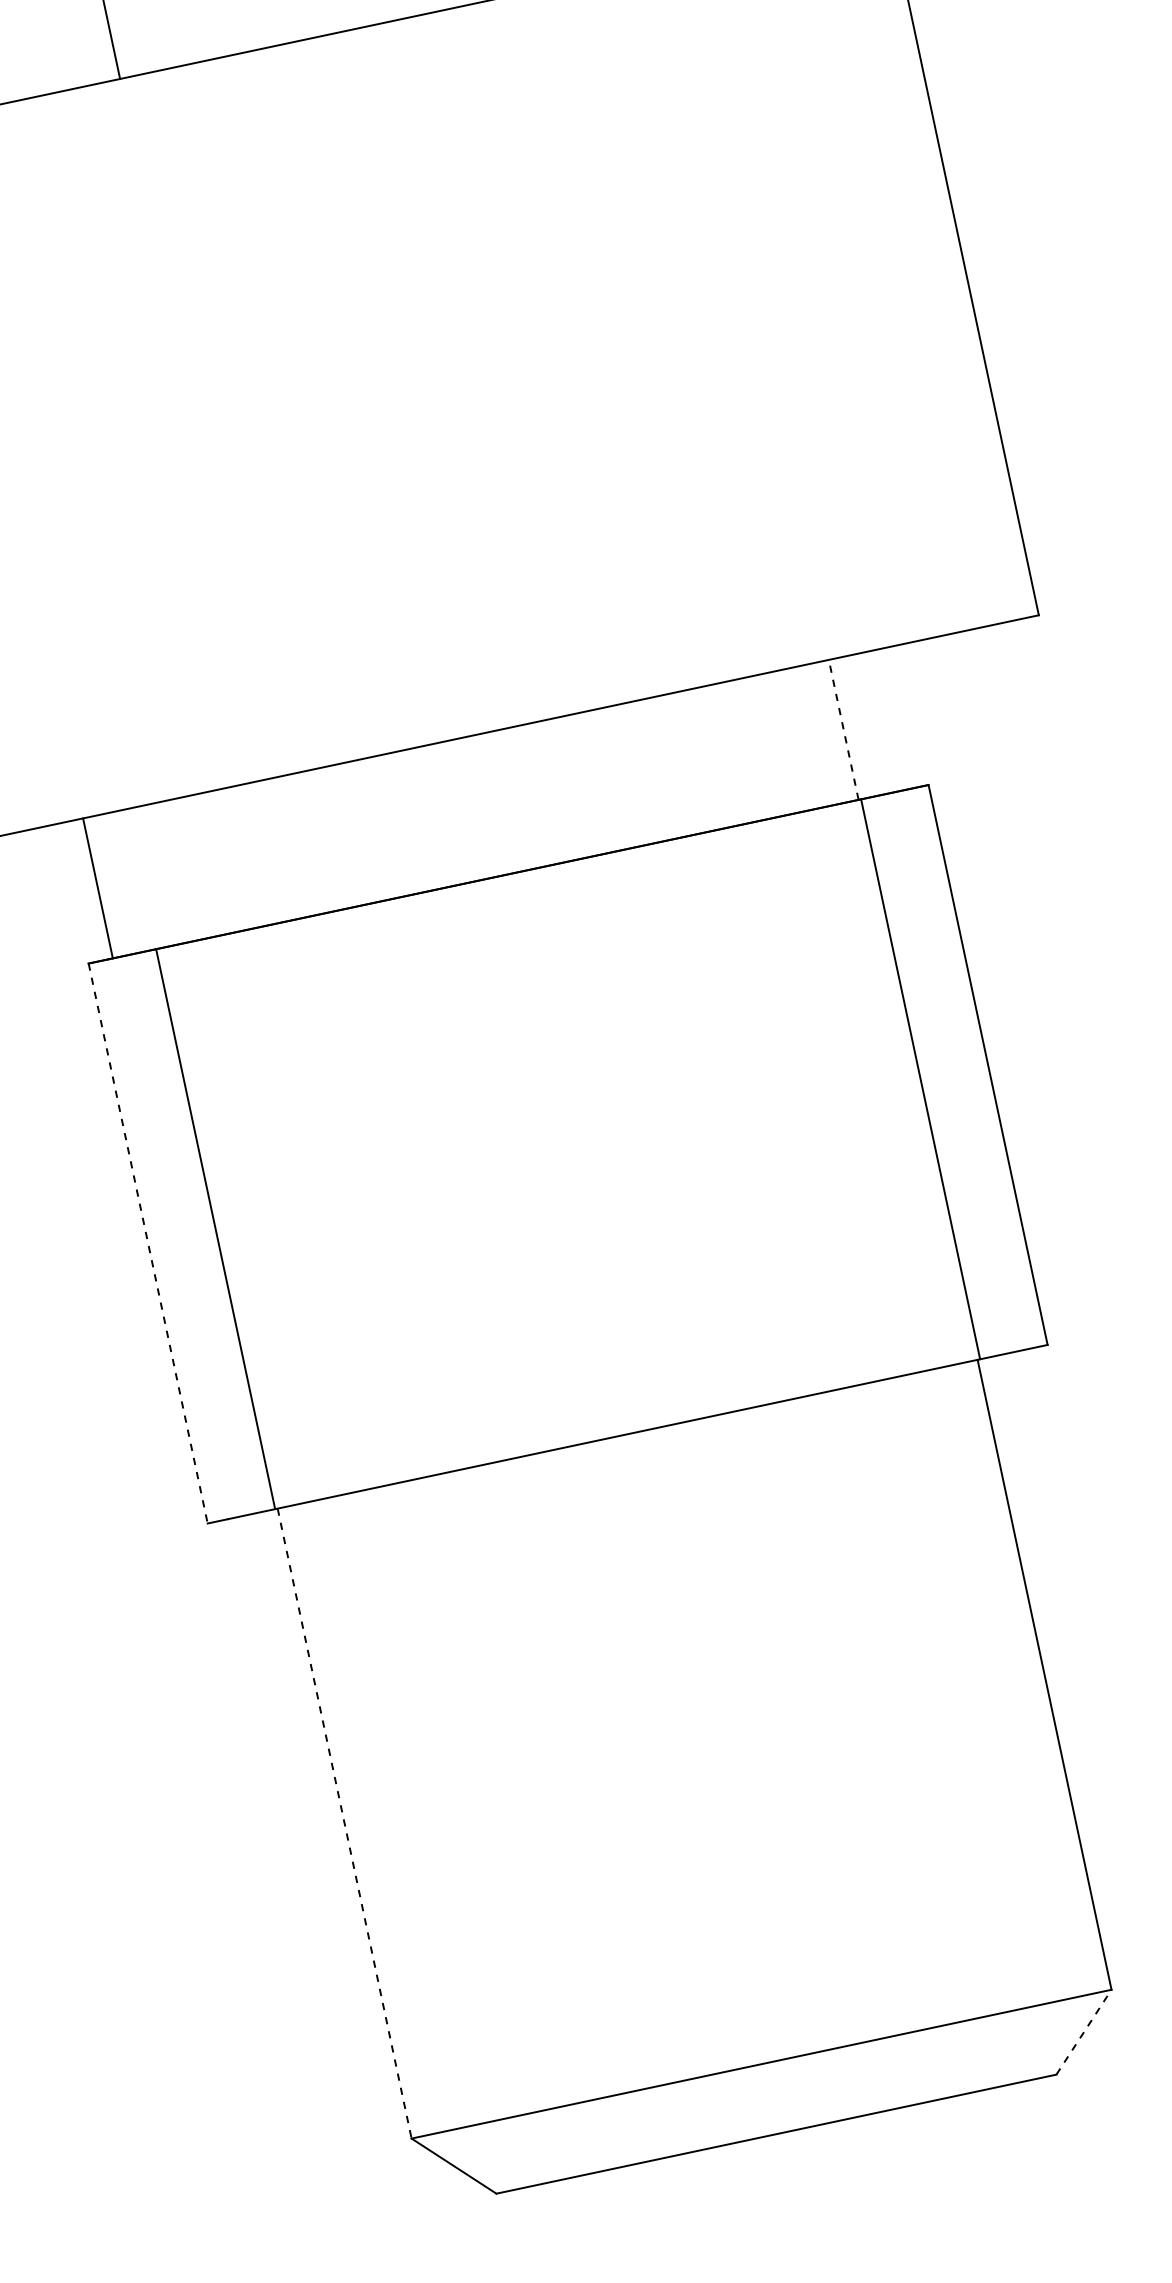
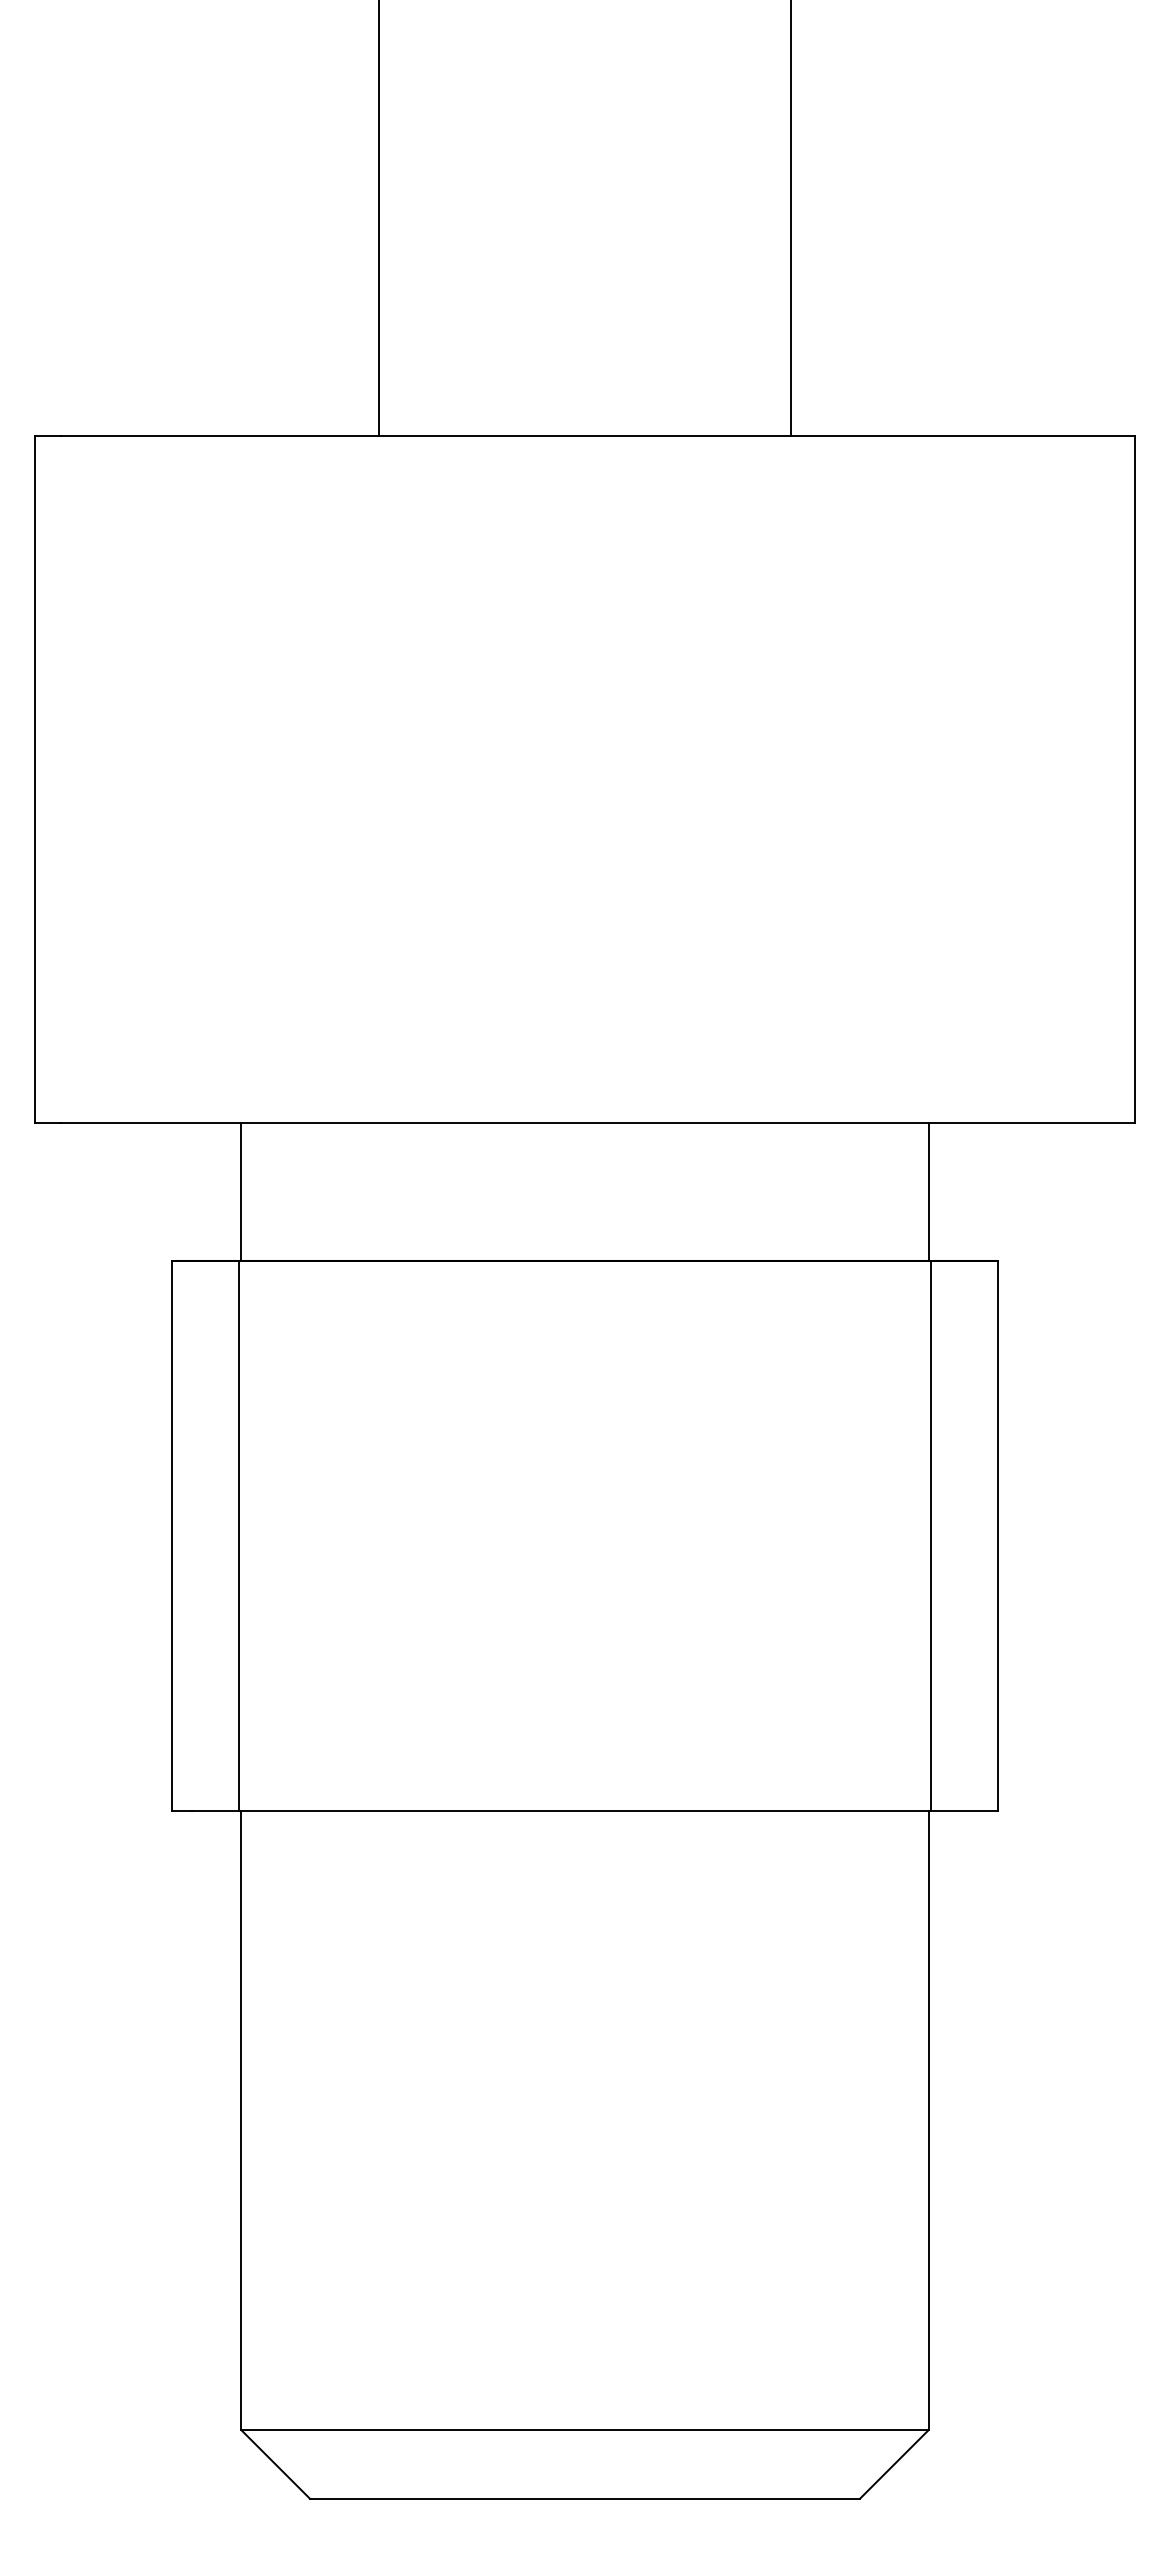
line: (843, 730) -> (928, 1192), dashed -> solid
line: (98, 887) -> (241, 1191), moved
line: (148, 1244) -> (172, 1536), dashed -> solid
line: (345, 1824) -> (241, 2121), dashed -> solid
line: (1084, 2032) -> (894, 2464), dashed -> solid

